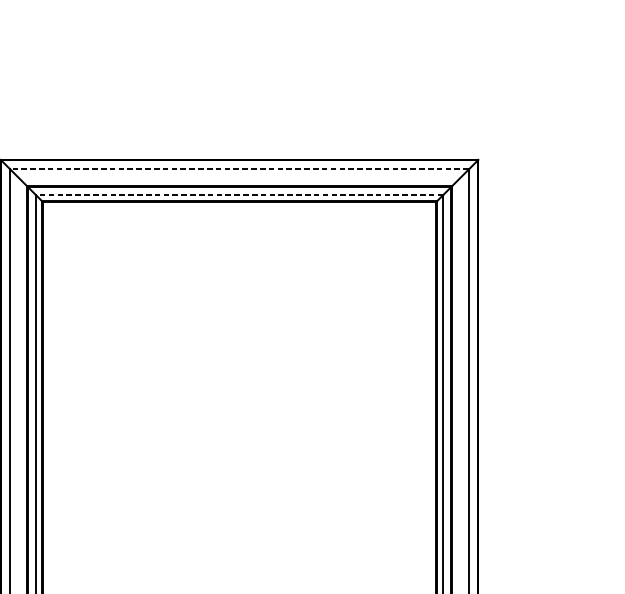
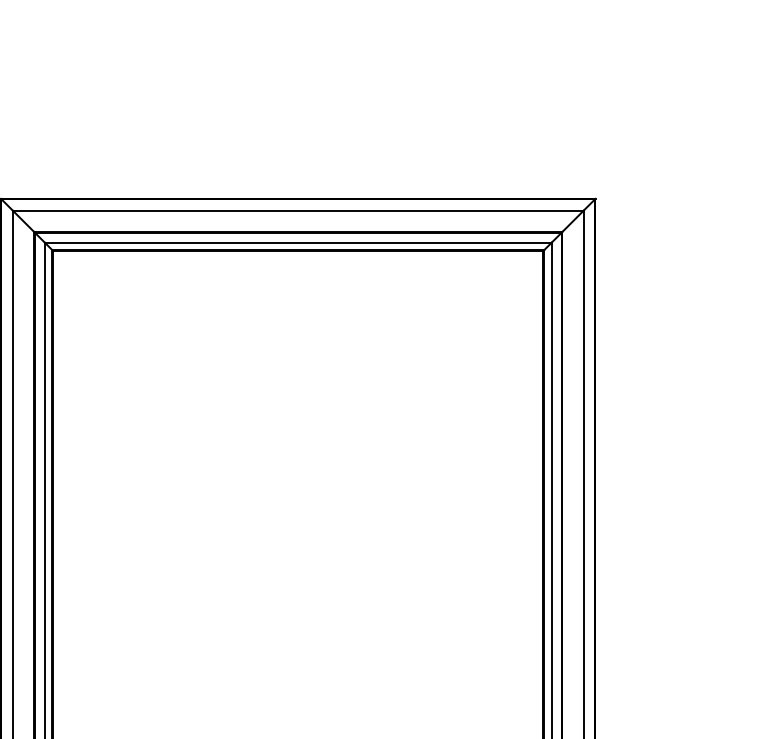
line: (238, 169) -> (297, 210), dashed -> solid
line: (238, 194) -> (297, 242), dashed -> solid

